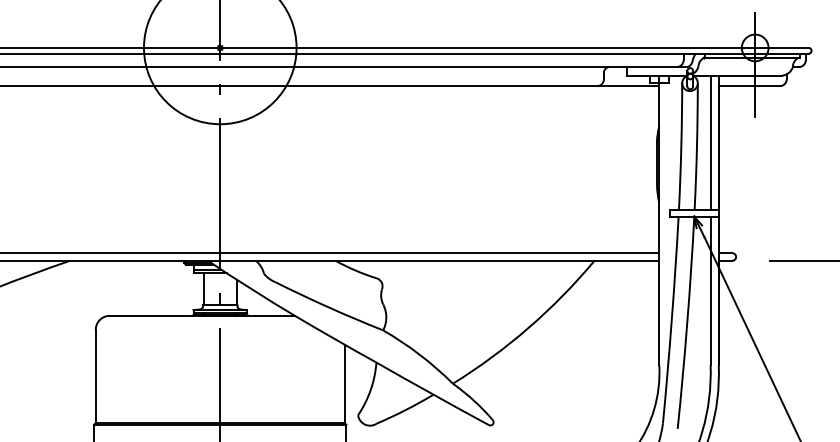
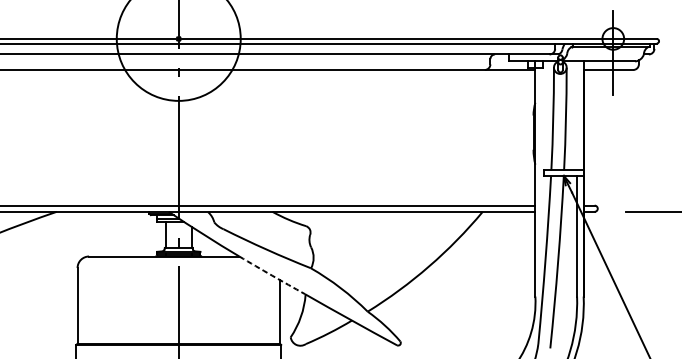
line: (710, 142) -> (576, 115), removed
arc: (335, 339) -> (272, 275), solid -> dashed

